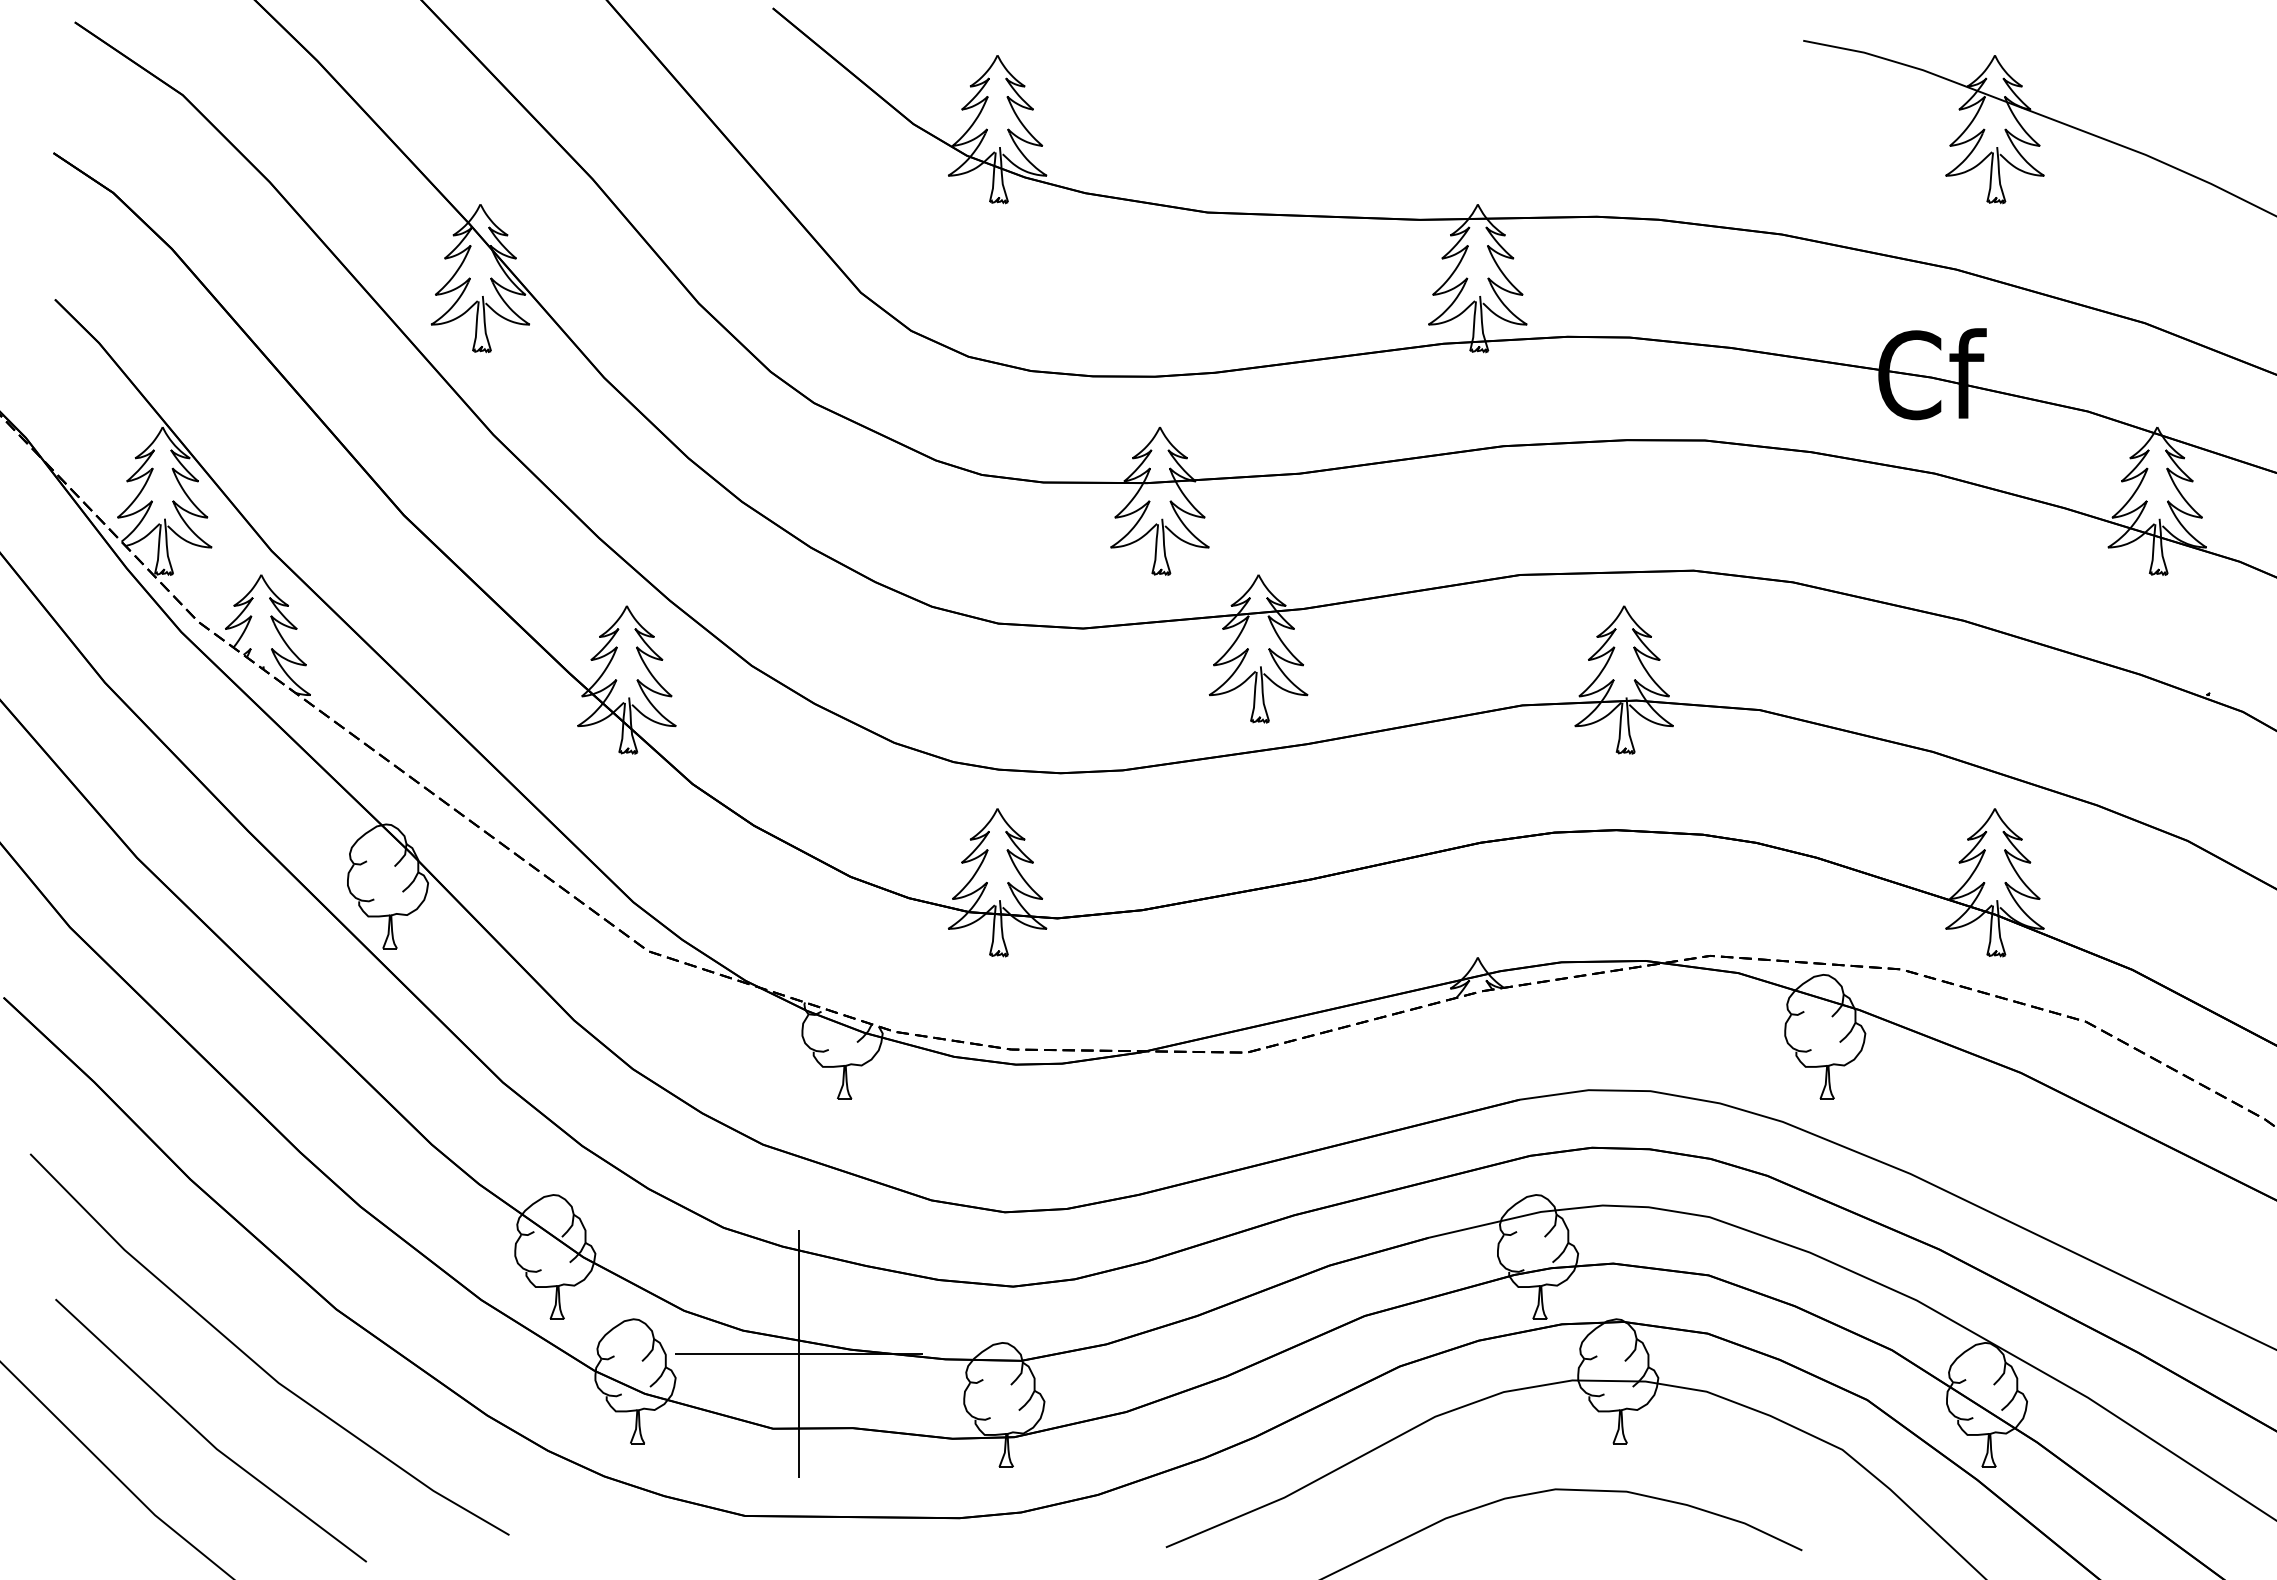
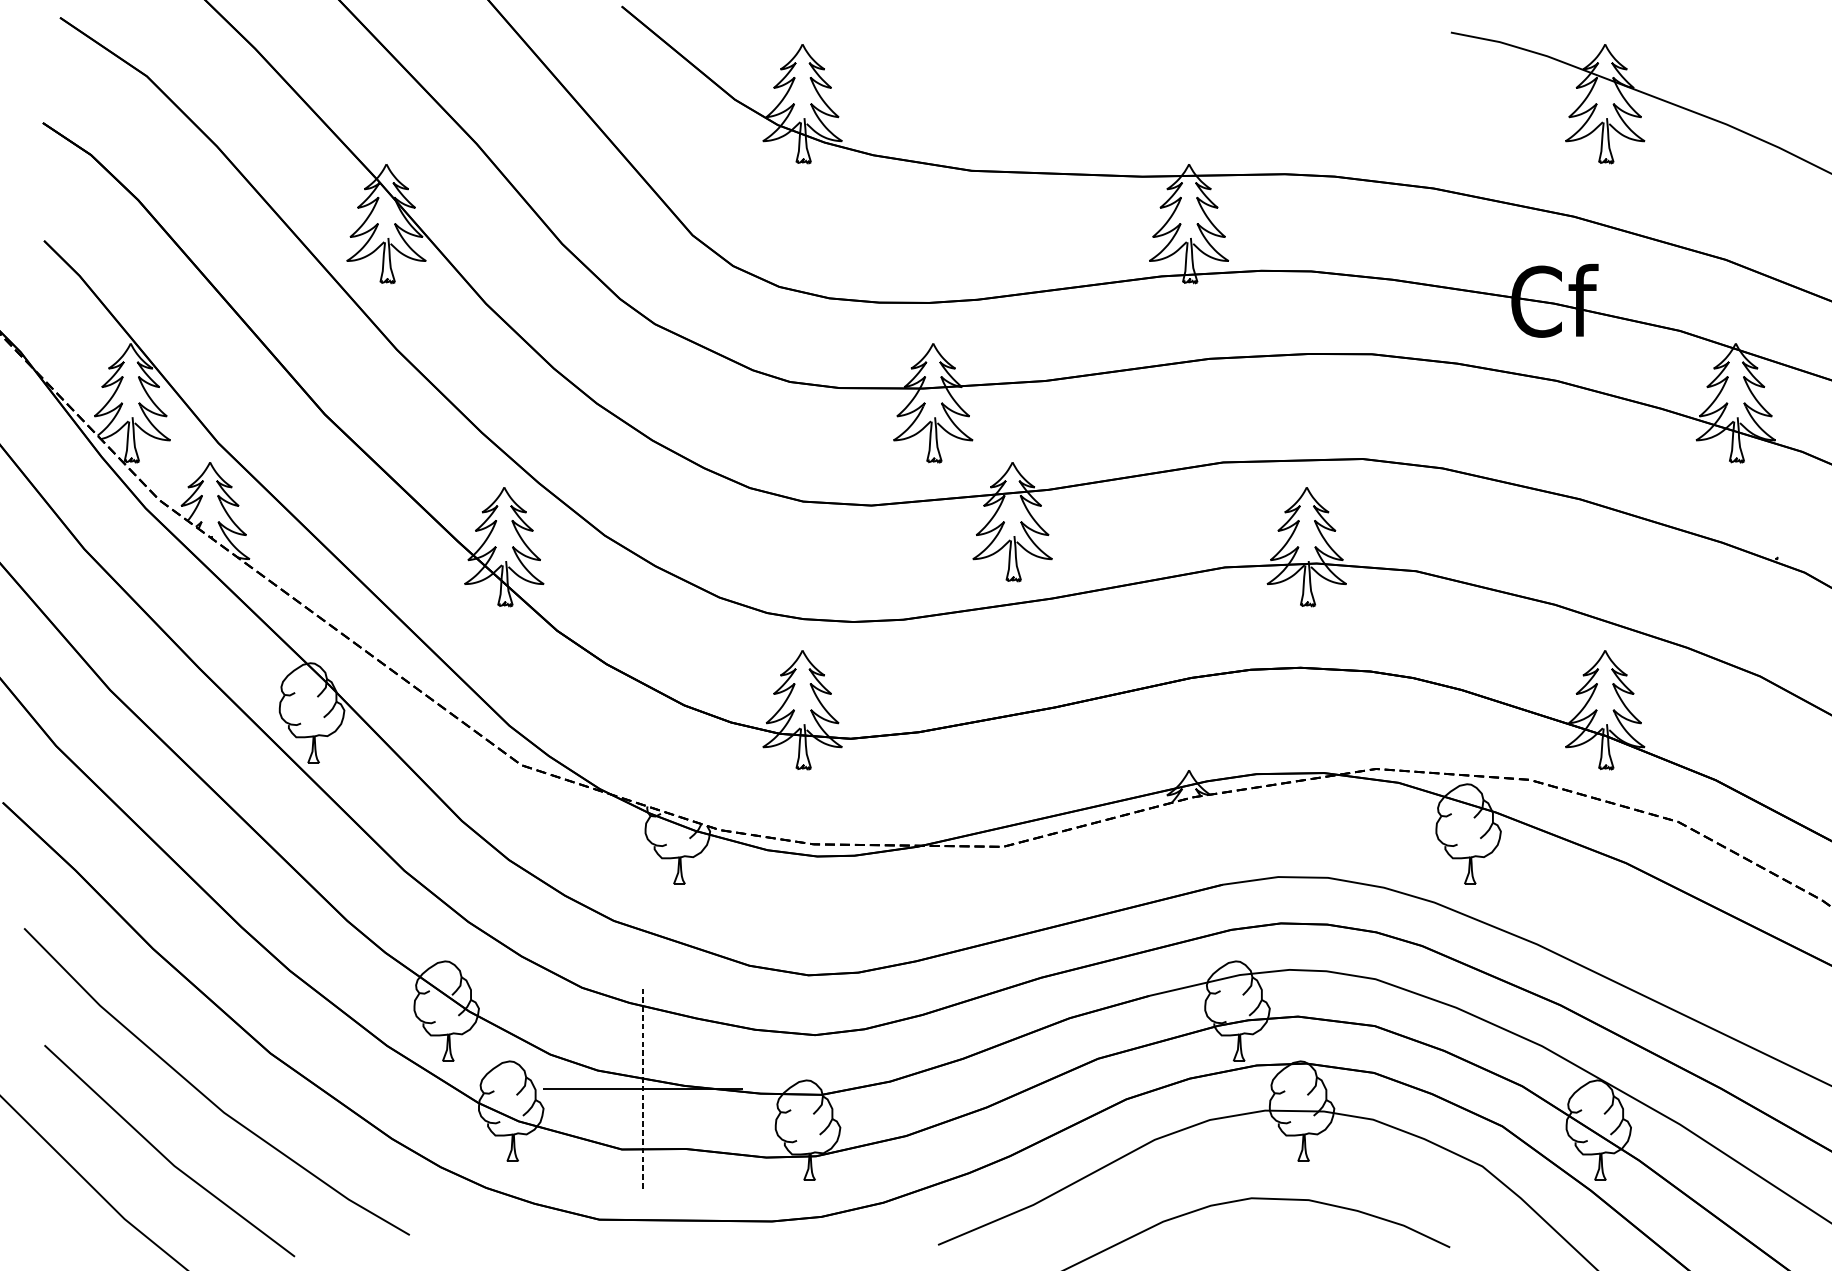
line: (799, 1353) -> (643, 1088), solid -> dashed

